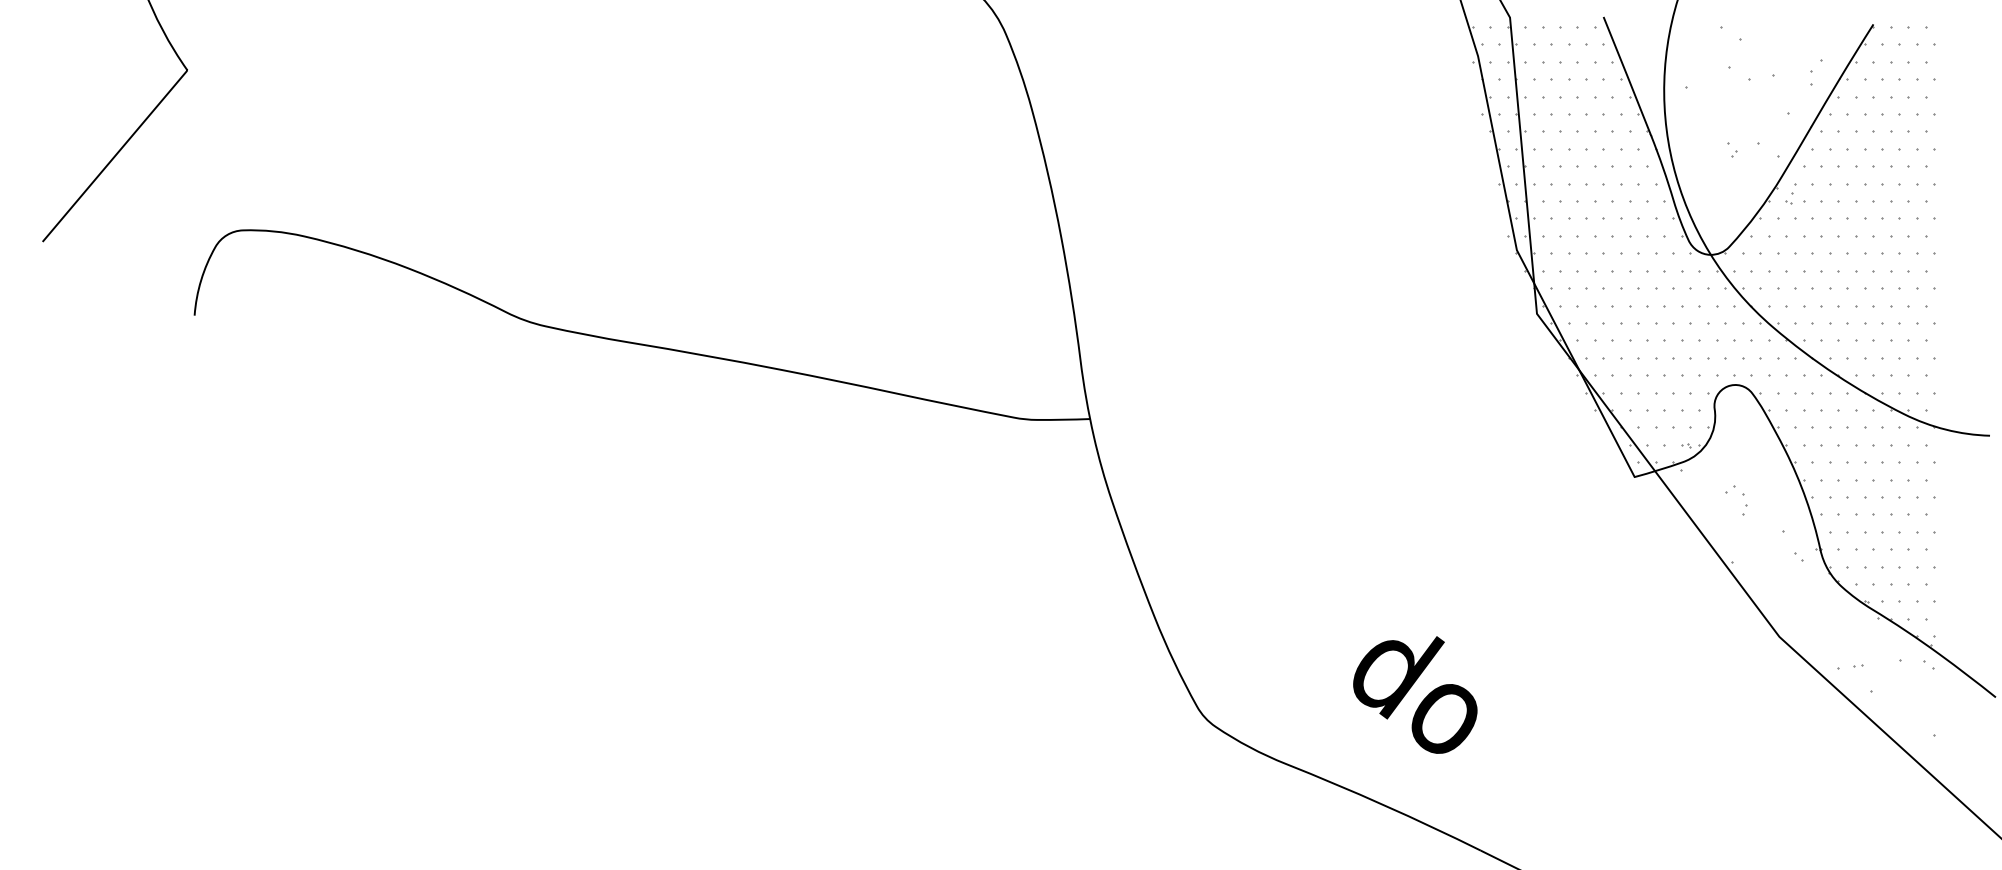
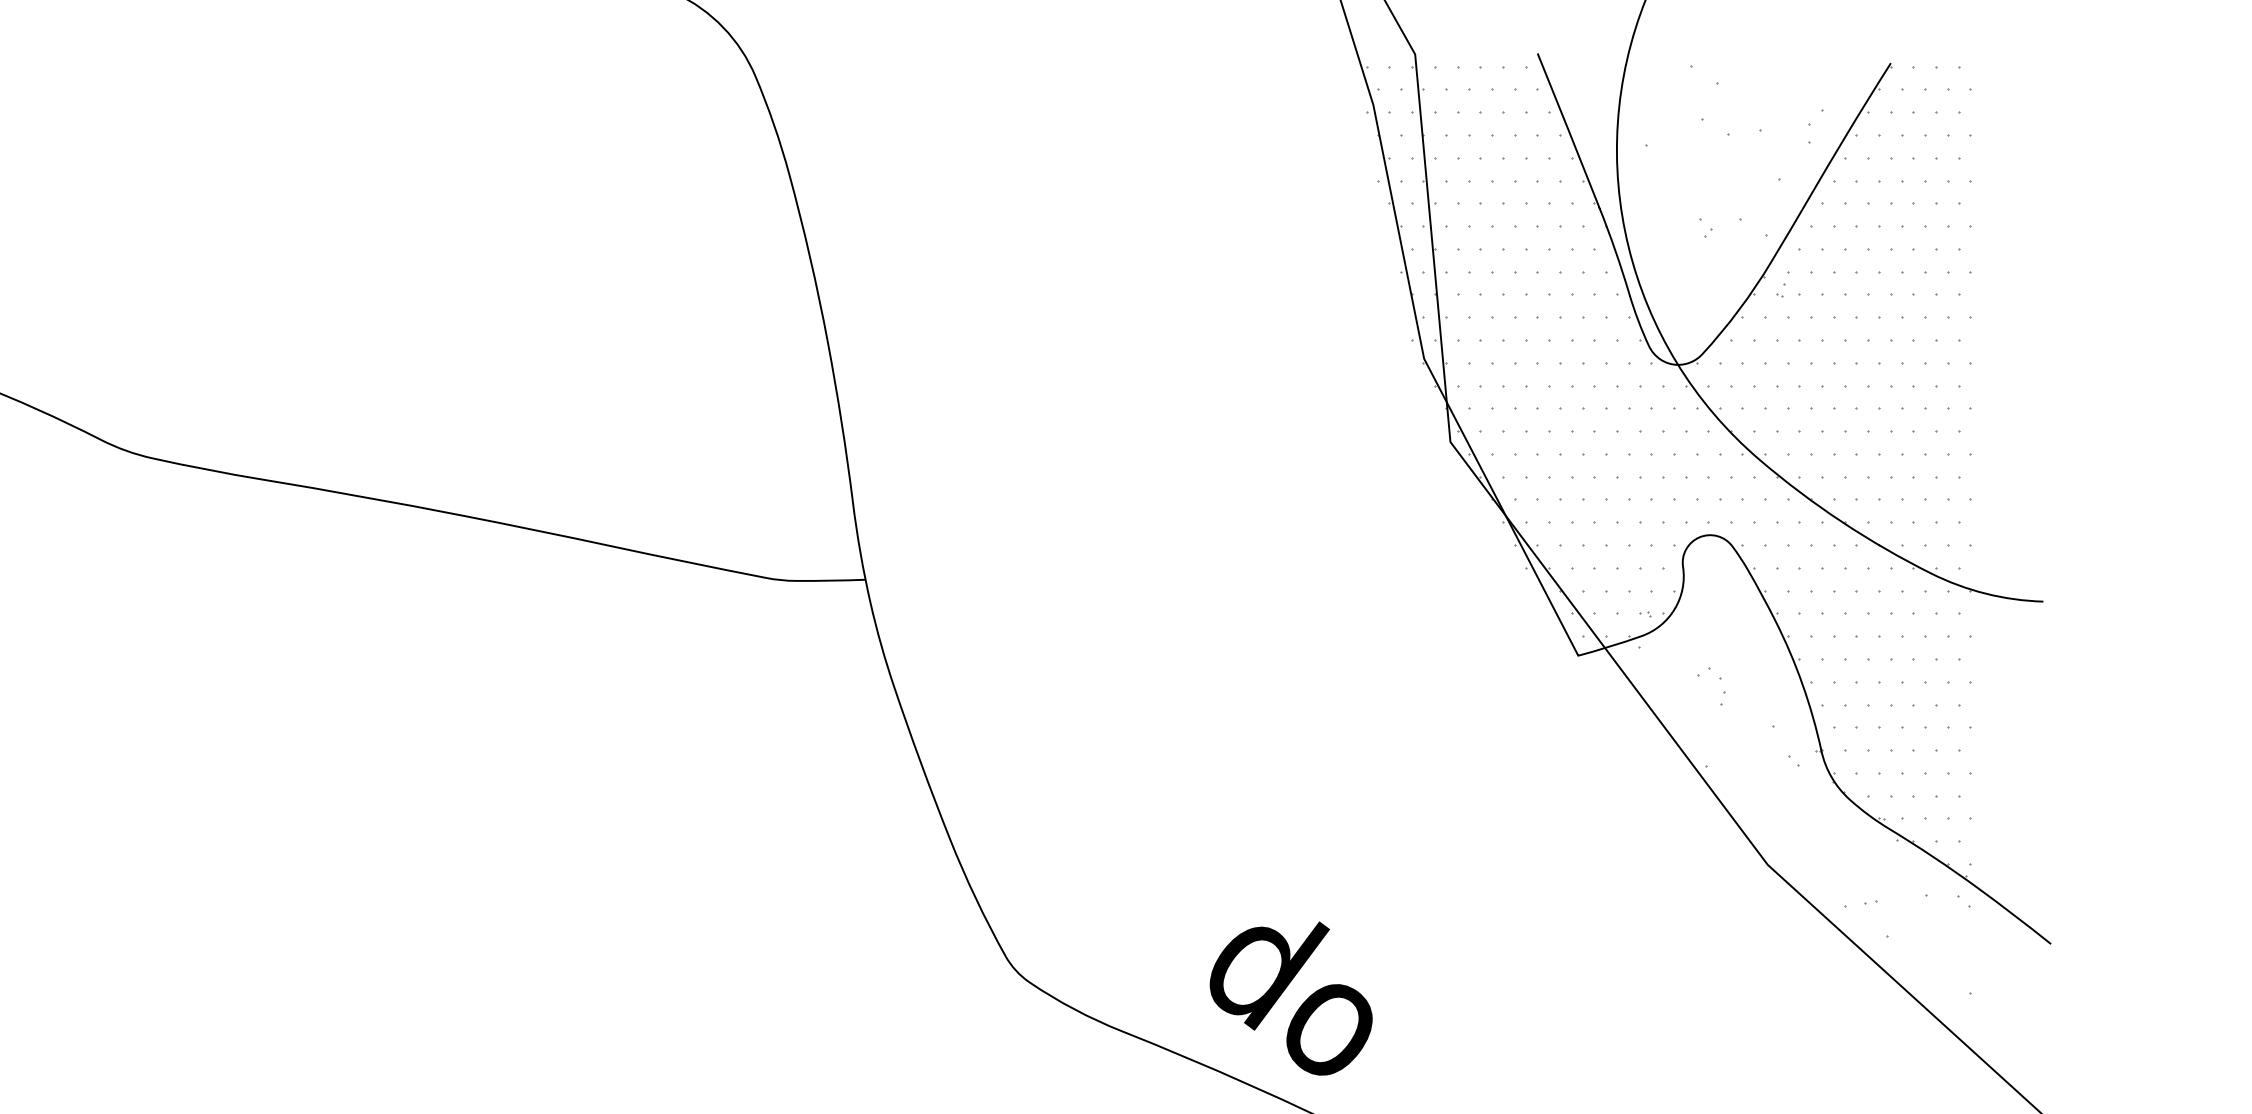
text: (1415, 694) -> (1291, 997), moved

